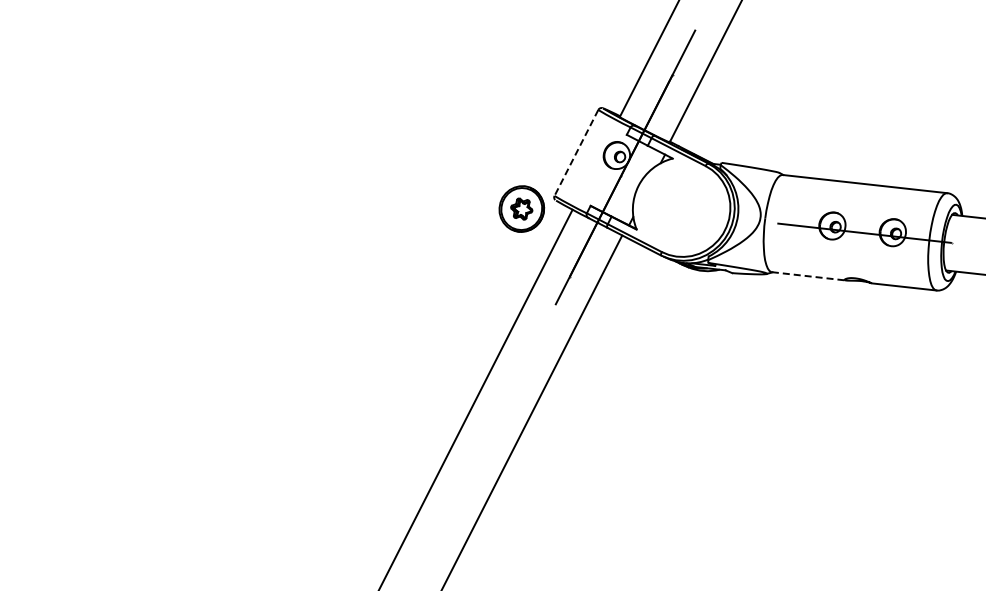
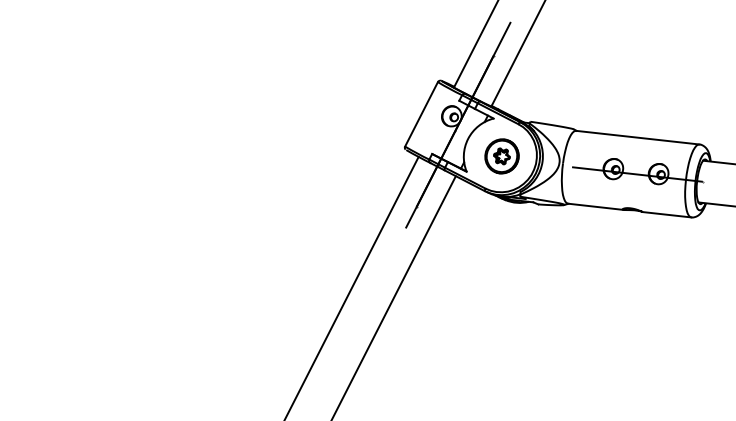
line: (576, 153) -> (421, 114), dashed -> solid
part: (521, 208) -> (501, 155), moved
line: (809, 276) -> (596, 206), dashed -> solid

